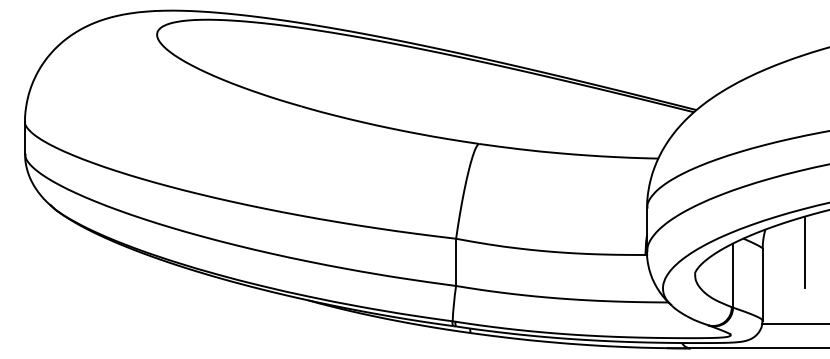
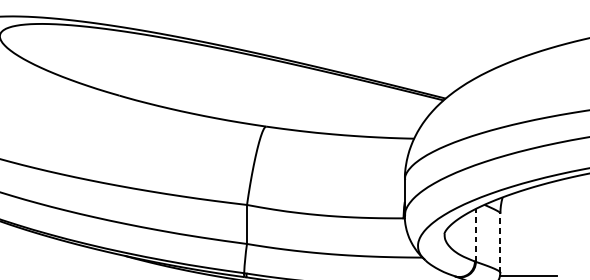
line: (805, 251) -> (535, 215), removed
line: (733, 275) -> (476, 235), solid -> dashed
line: (762, 284) -> (500, 242), solid -> dashed

